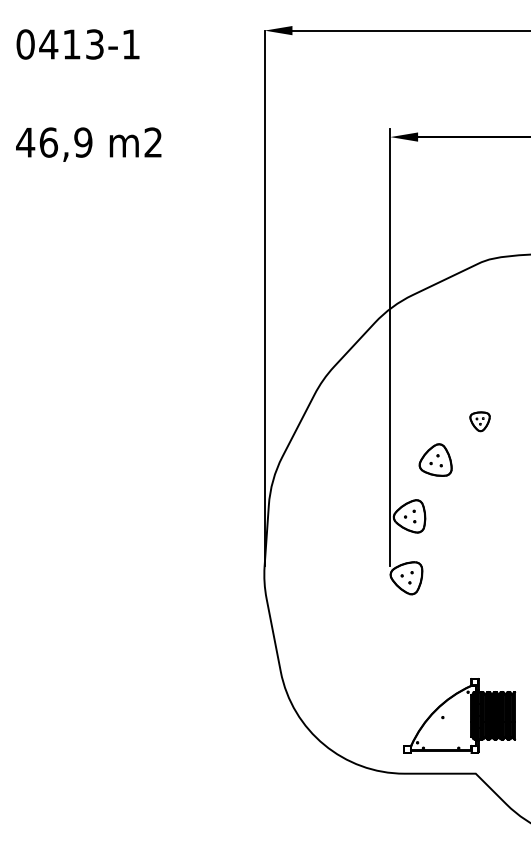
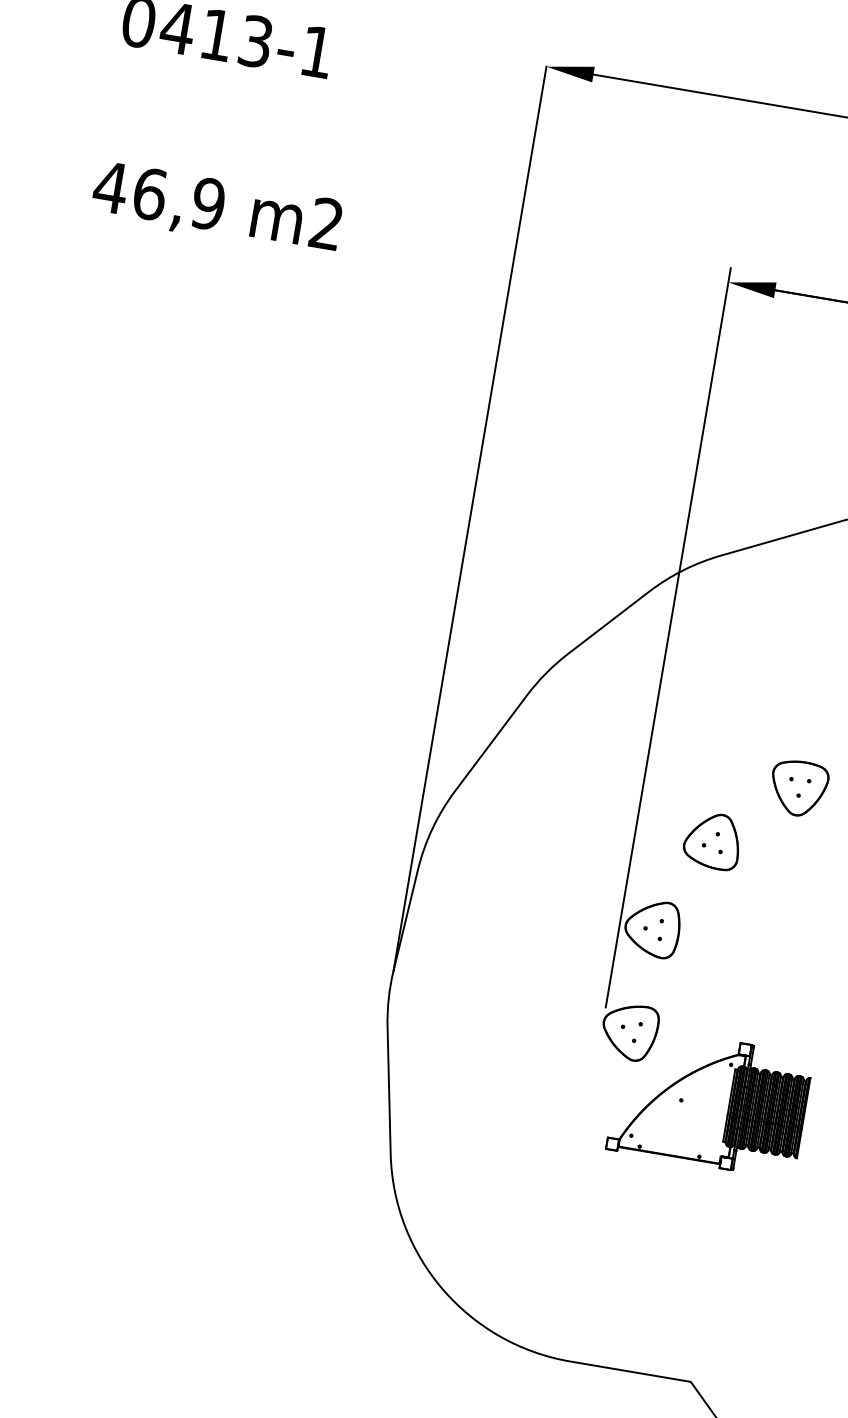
part: (479, 421) -> (797, 788), size x1.67
part: (459, 715) -> (709, 1101), moved

